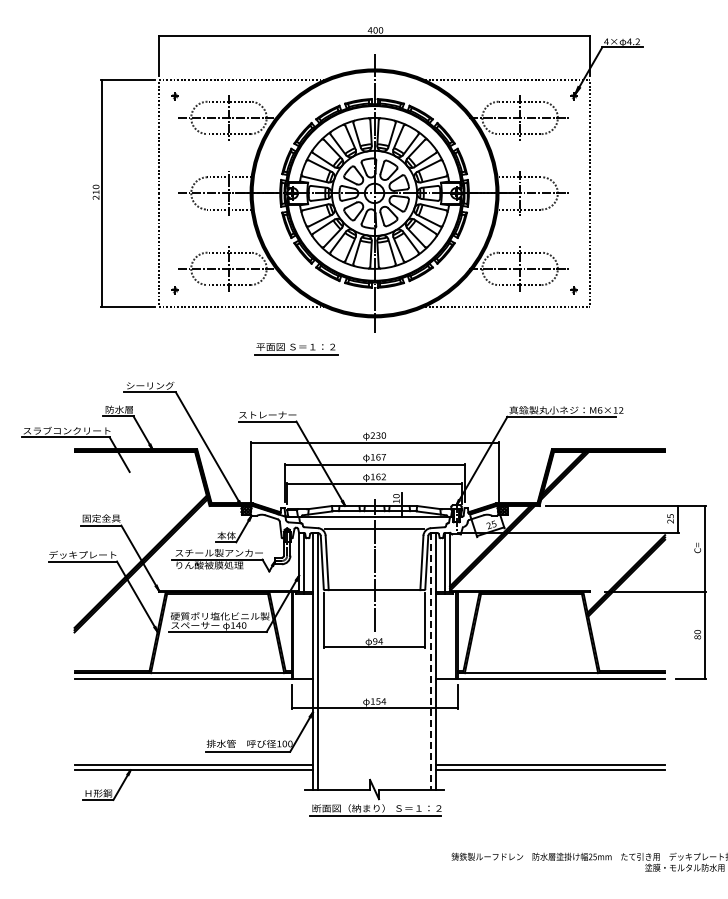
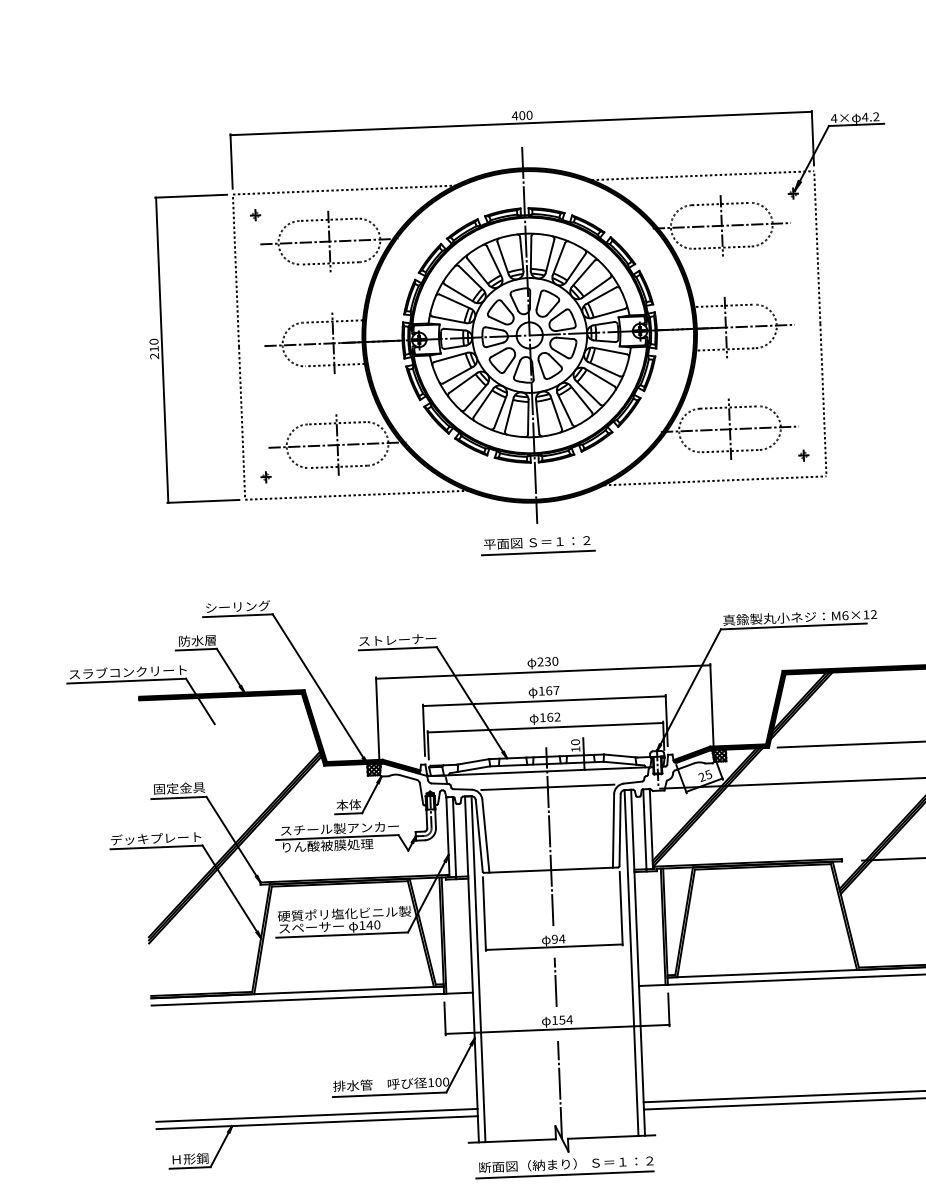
part: (296, 349) -> (538, 545), moved
line: (431, 661) -> (631, 963), dashed -> solid
line: (374, 673) -> (555, 982), added
line: (374, 752) -> (559, 1089), added

